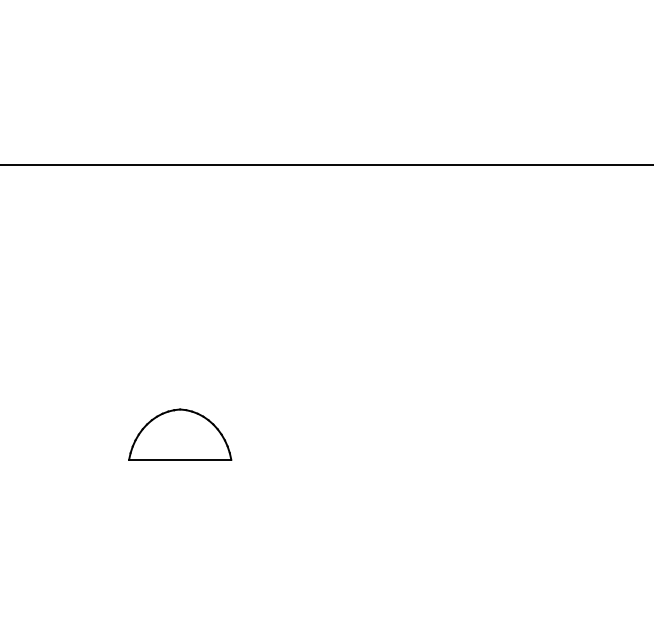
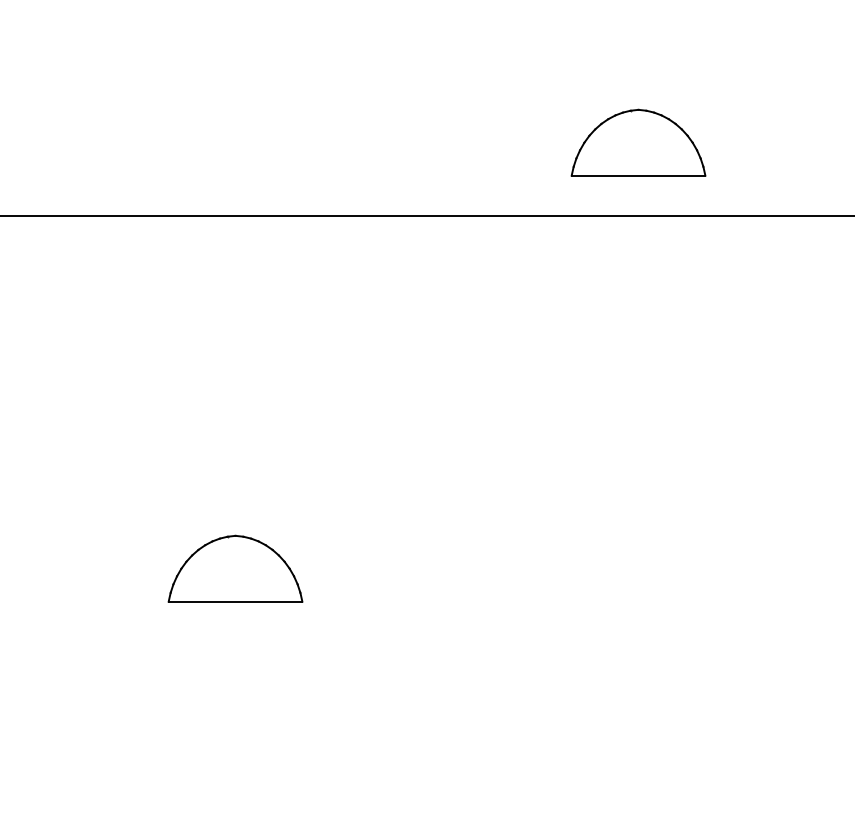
part: (488, 108) -> (638, 142), added

